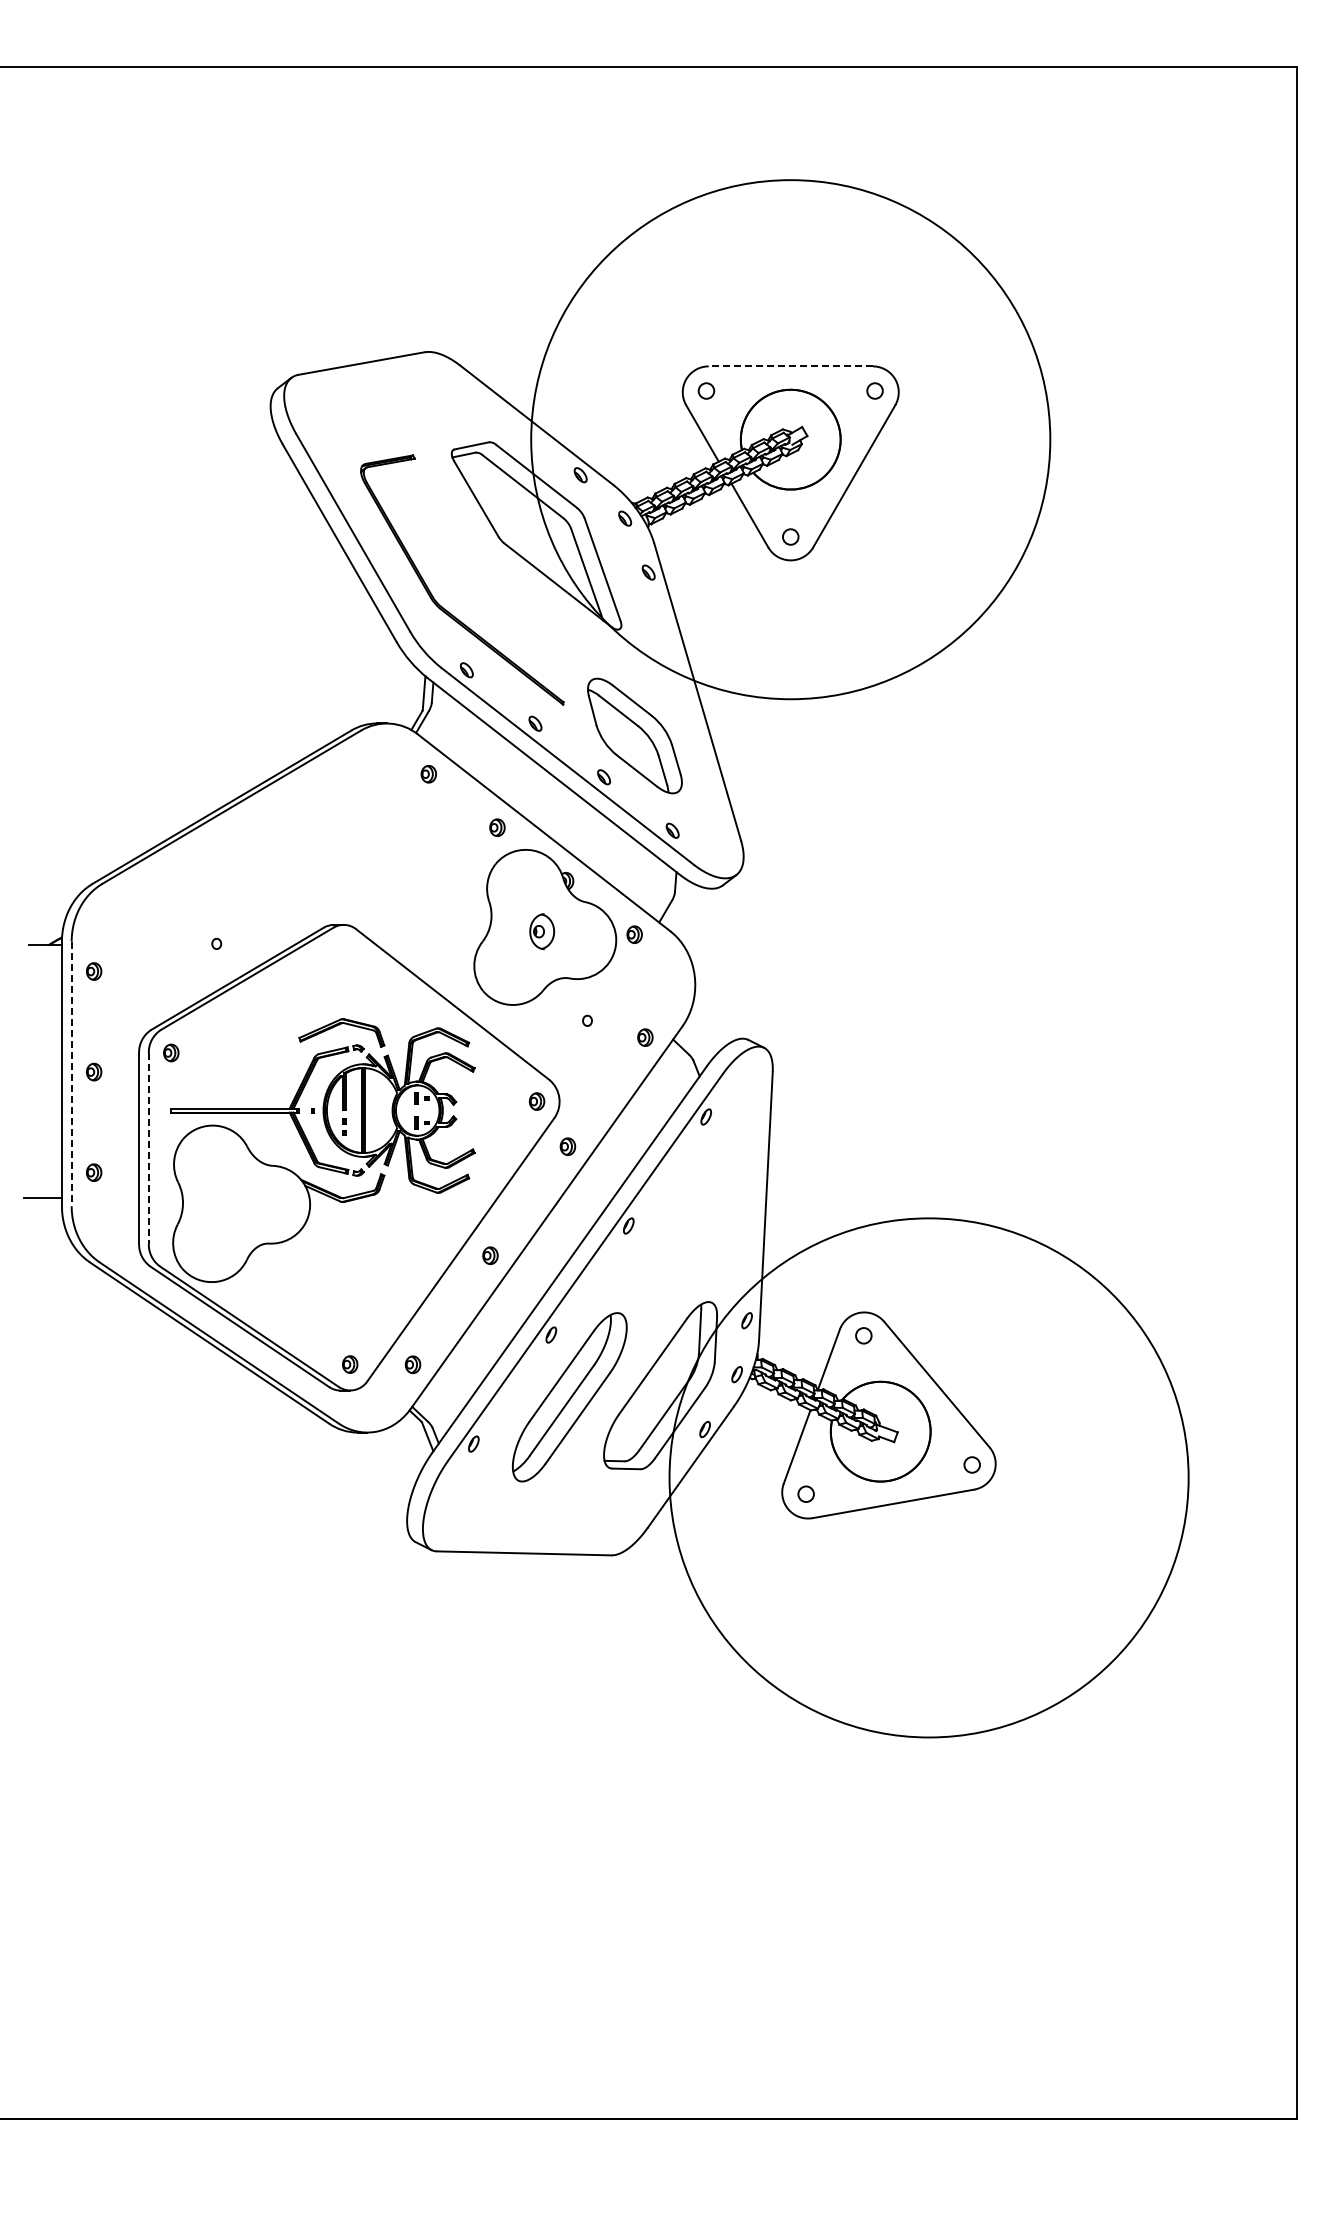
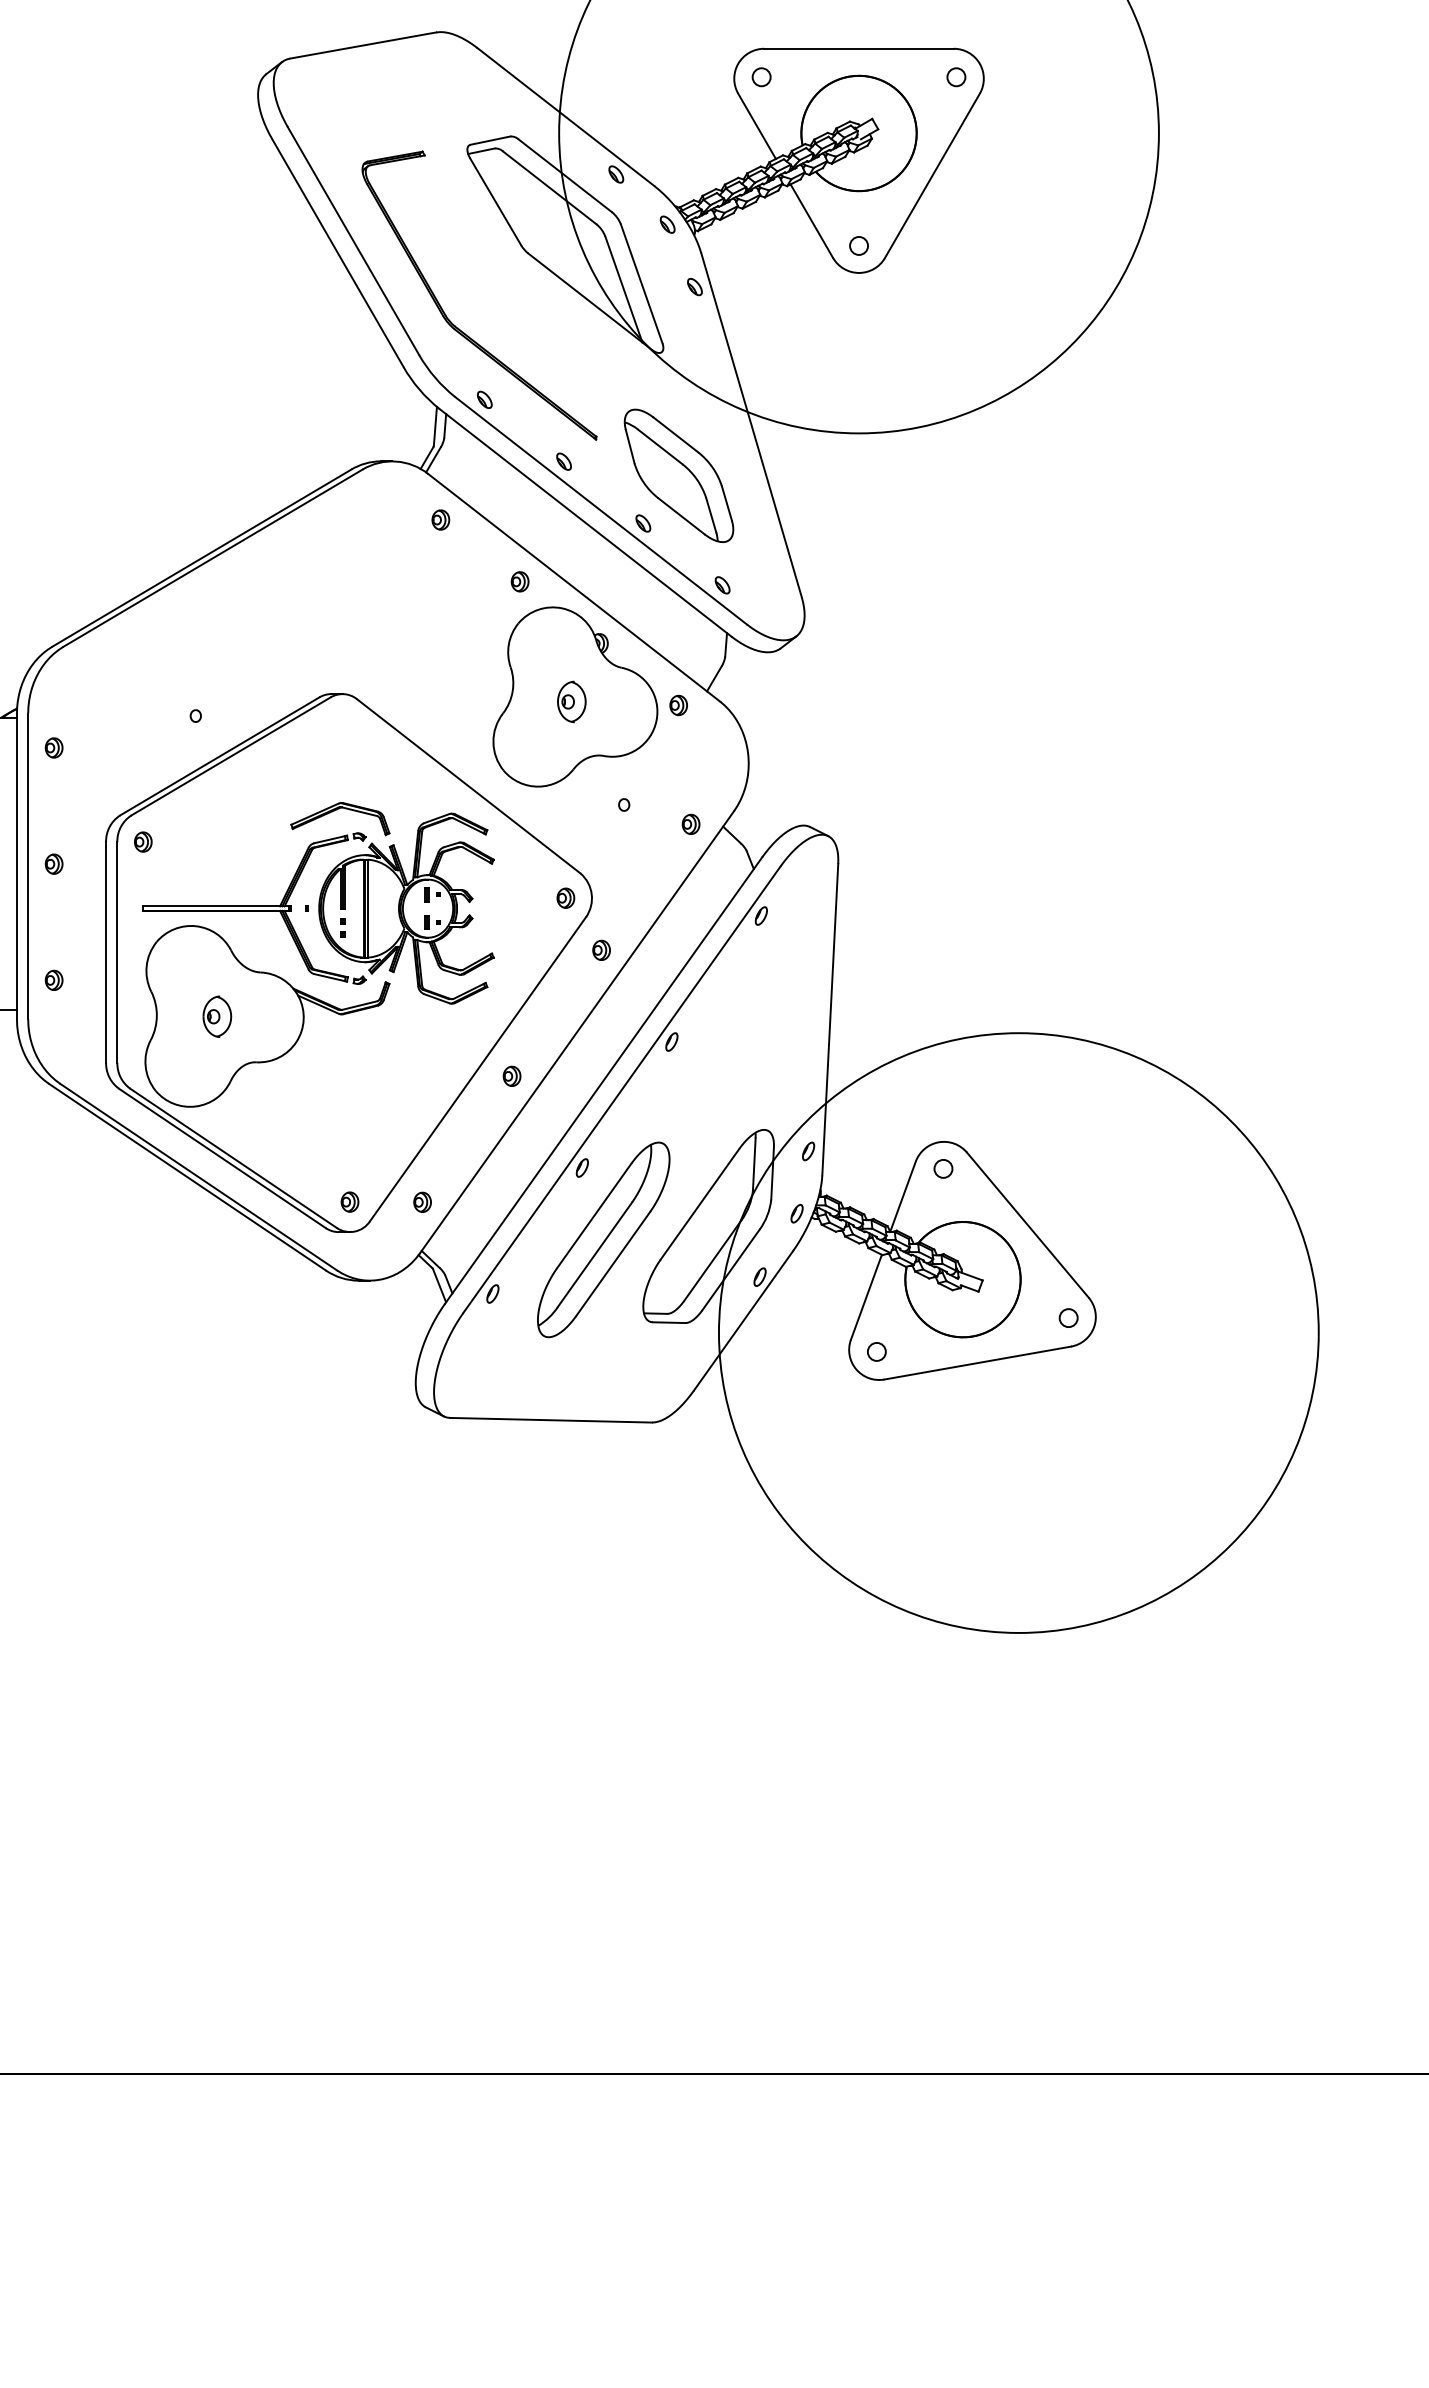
line: (790, 366) -> (858, 48), dashed -> solid
line: (71, 1074) -> (28, 866), dashed -> solid
line: (148, 1148) -> (116, 952), dashed -> solid
part: (235, 1203) -> (217, 1015), added

